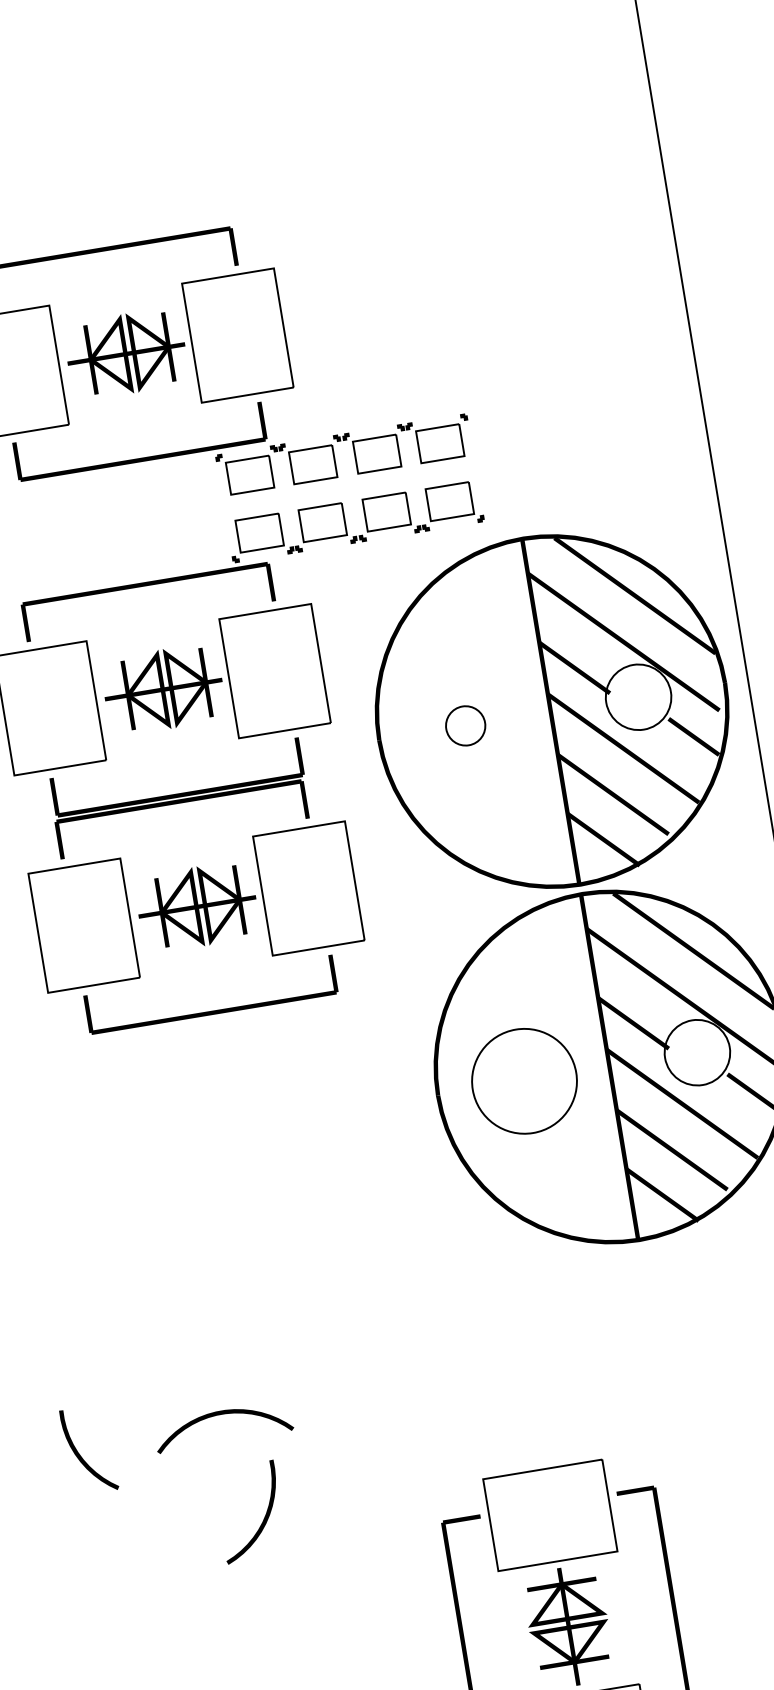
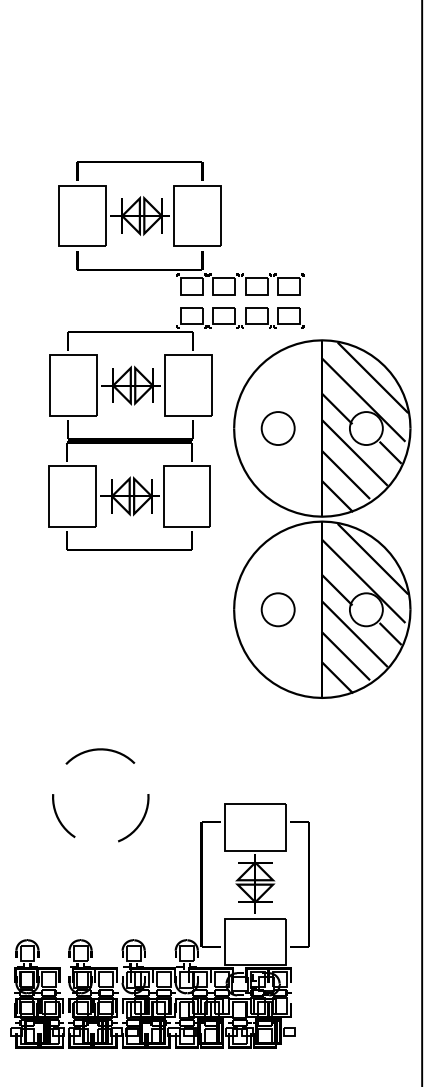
circle: (464, 726) -> (277, 428), size x1.67
circle: (523, 1080) -> (277, 609), size x0.62
curve: (81, 1456) -> (59, 818), moved
curve: (263, 1518) -> (139, 822), moved

